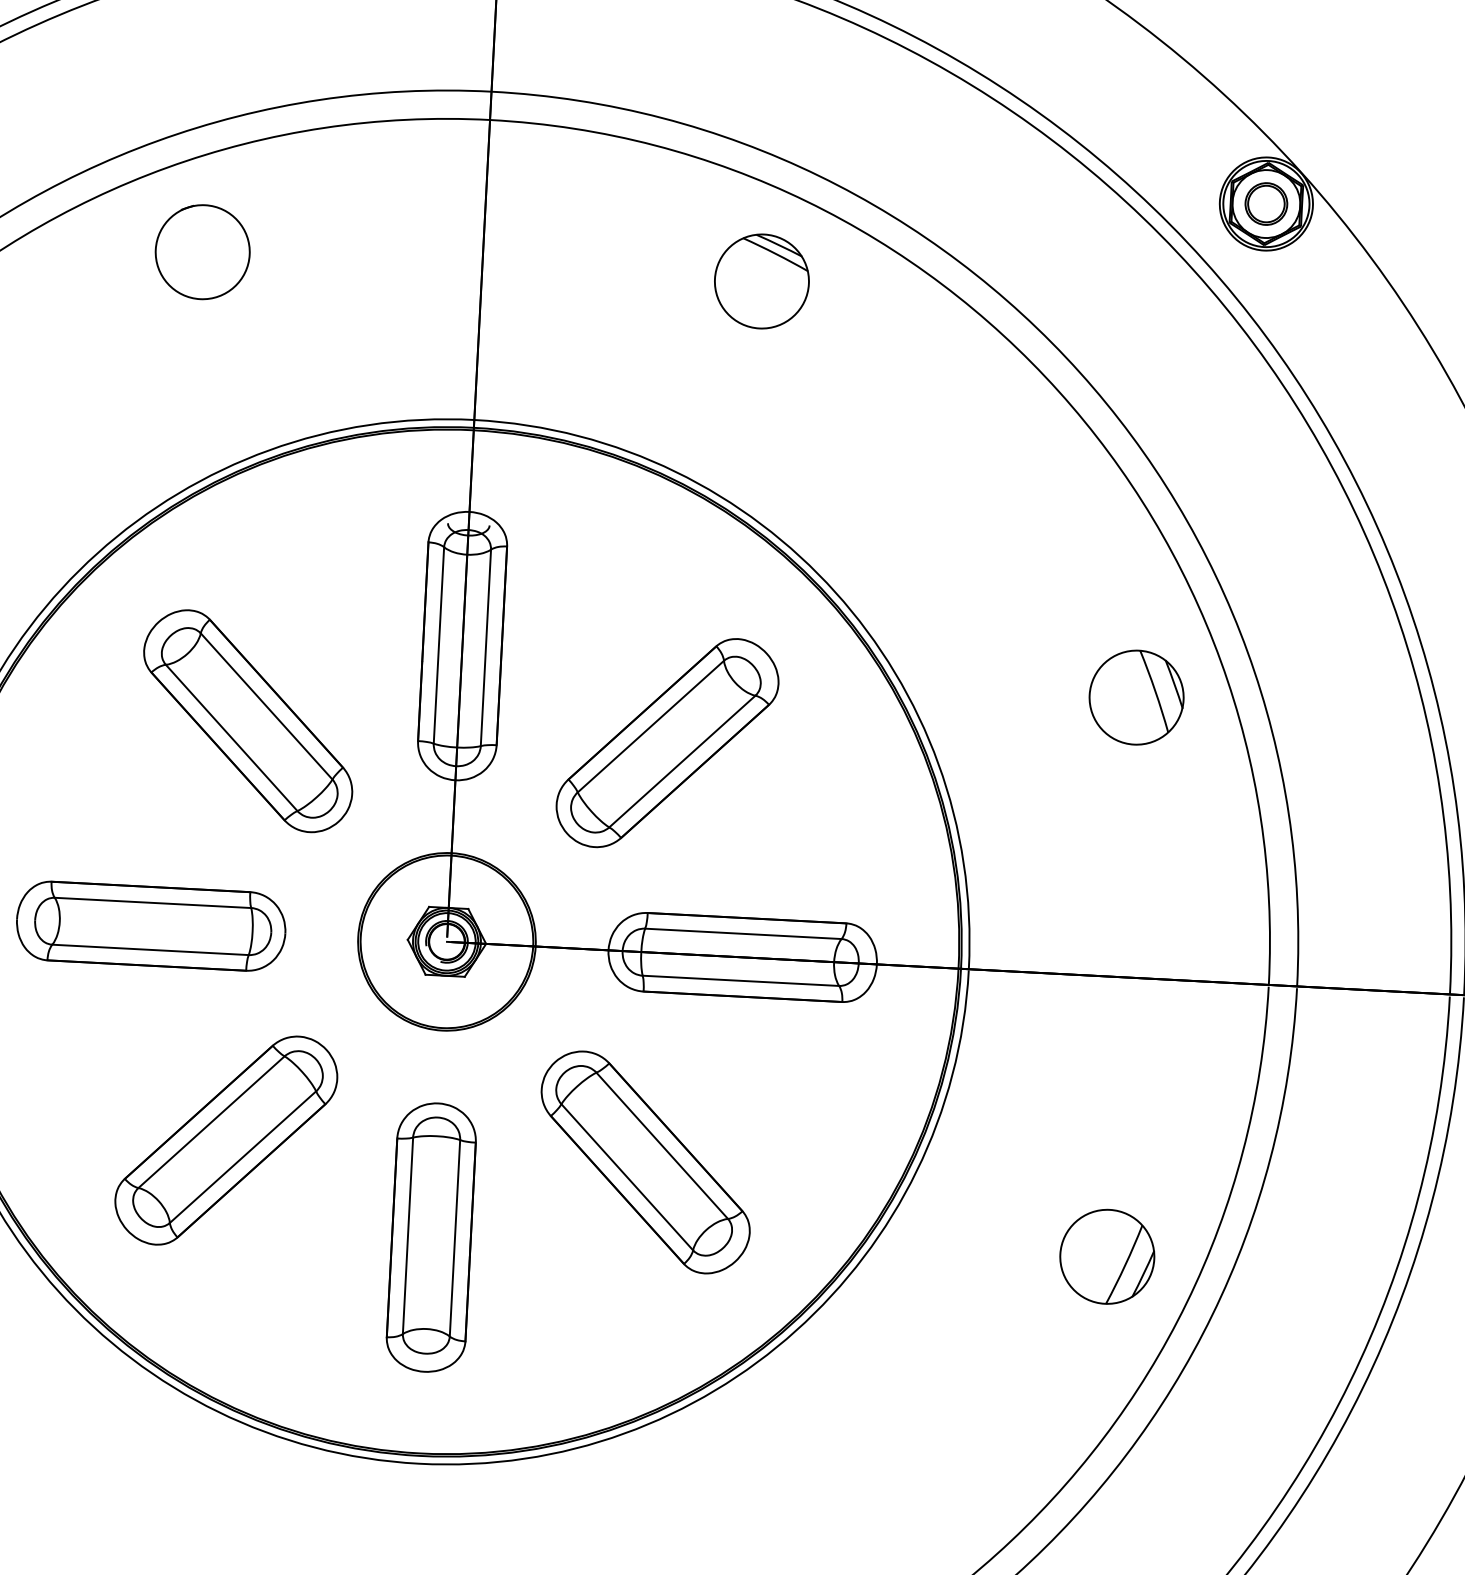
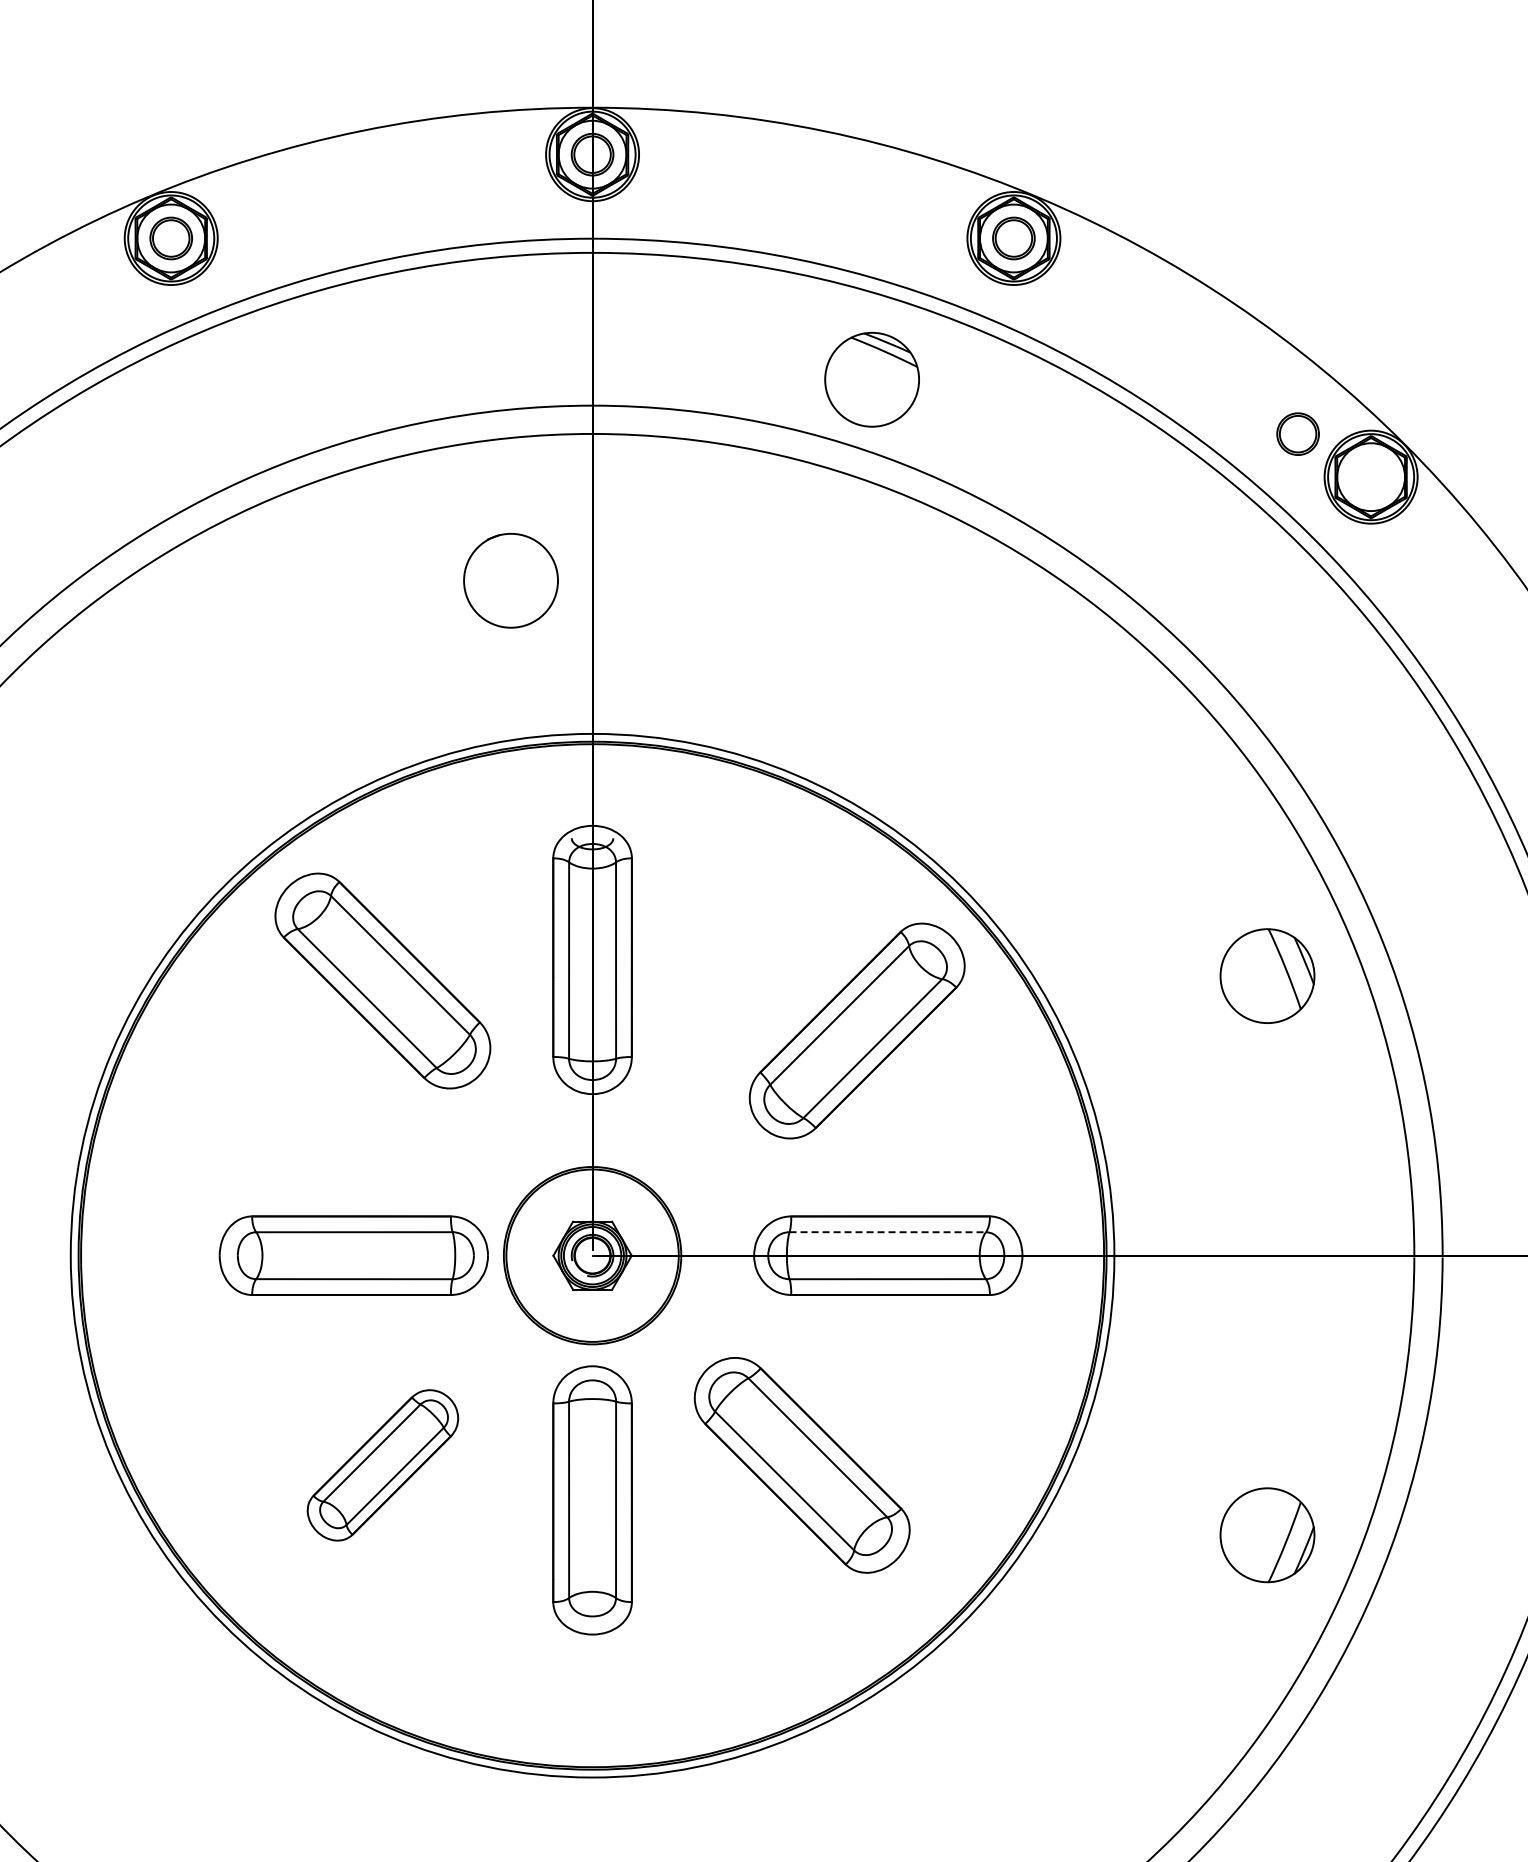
part: (1265, 203) -> (1297, 433), moved
part: (202, 251) -> (510, 580), moved
part: (761, 281) -> (871, 379), moved
part: (247, 720) -> (382, 980), moved
part: (666, 742) -> (856, 1030), moved
part: (150, 926) -> (353, 1255), moved
line: (744, 934) -> (888, 1232), solid -> dashed
part: (225, 1140) -> (382, 1465), size x0.7
part: (431, 1237) -> (592, 1500), moved

